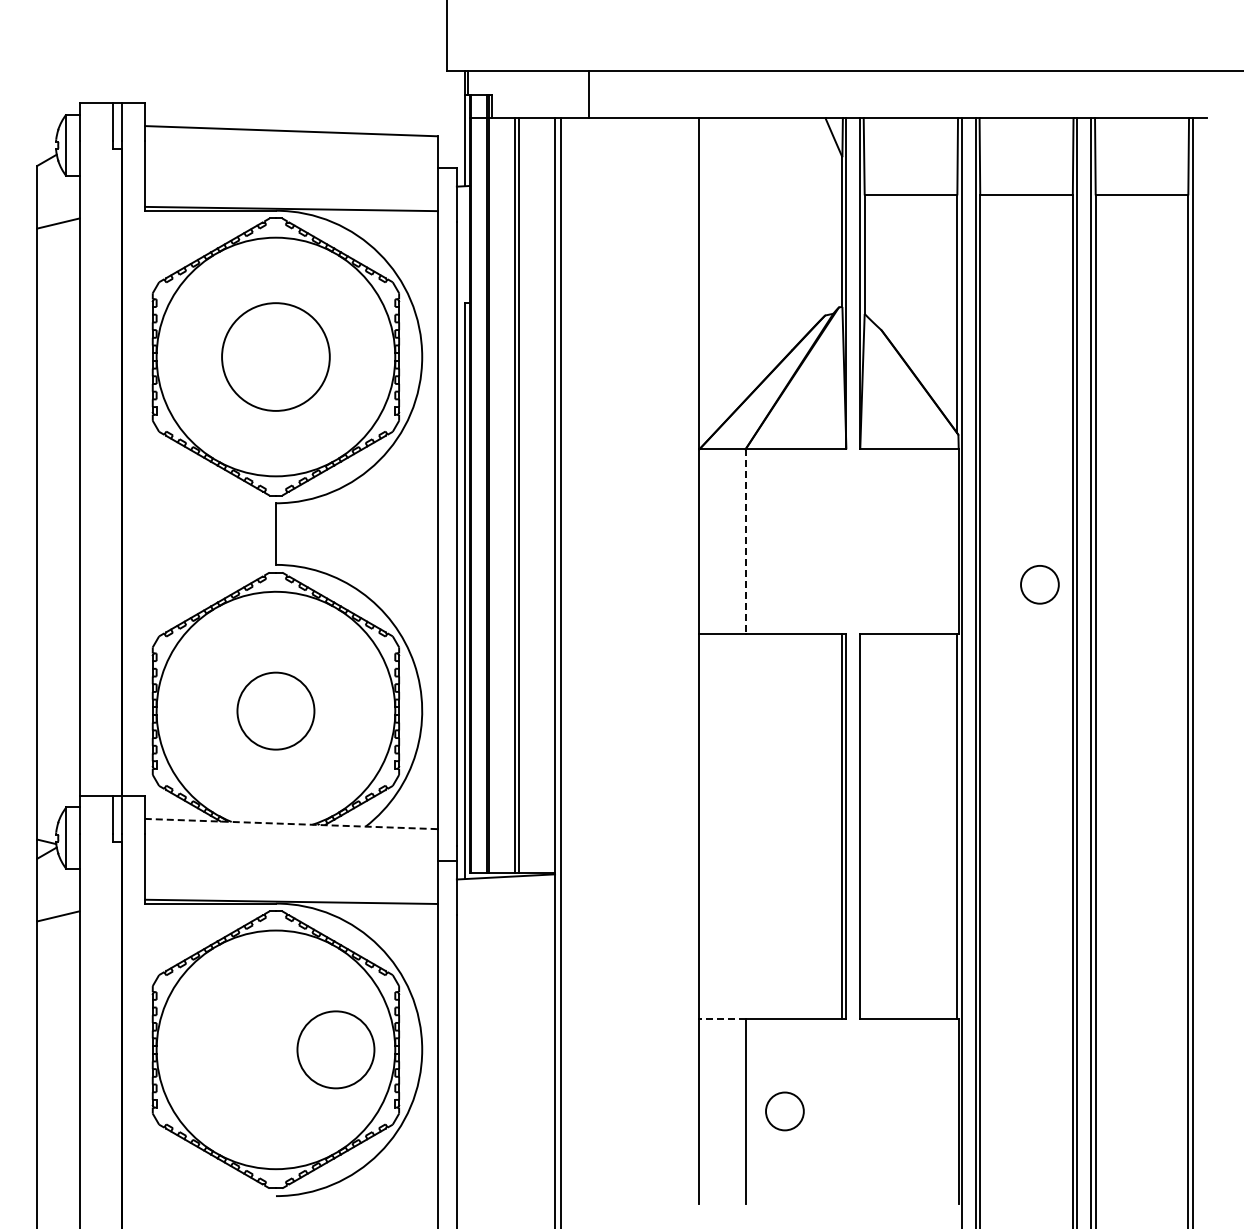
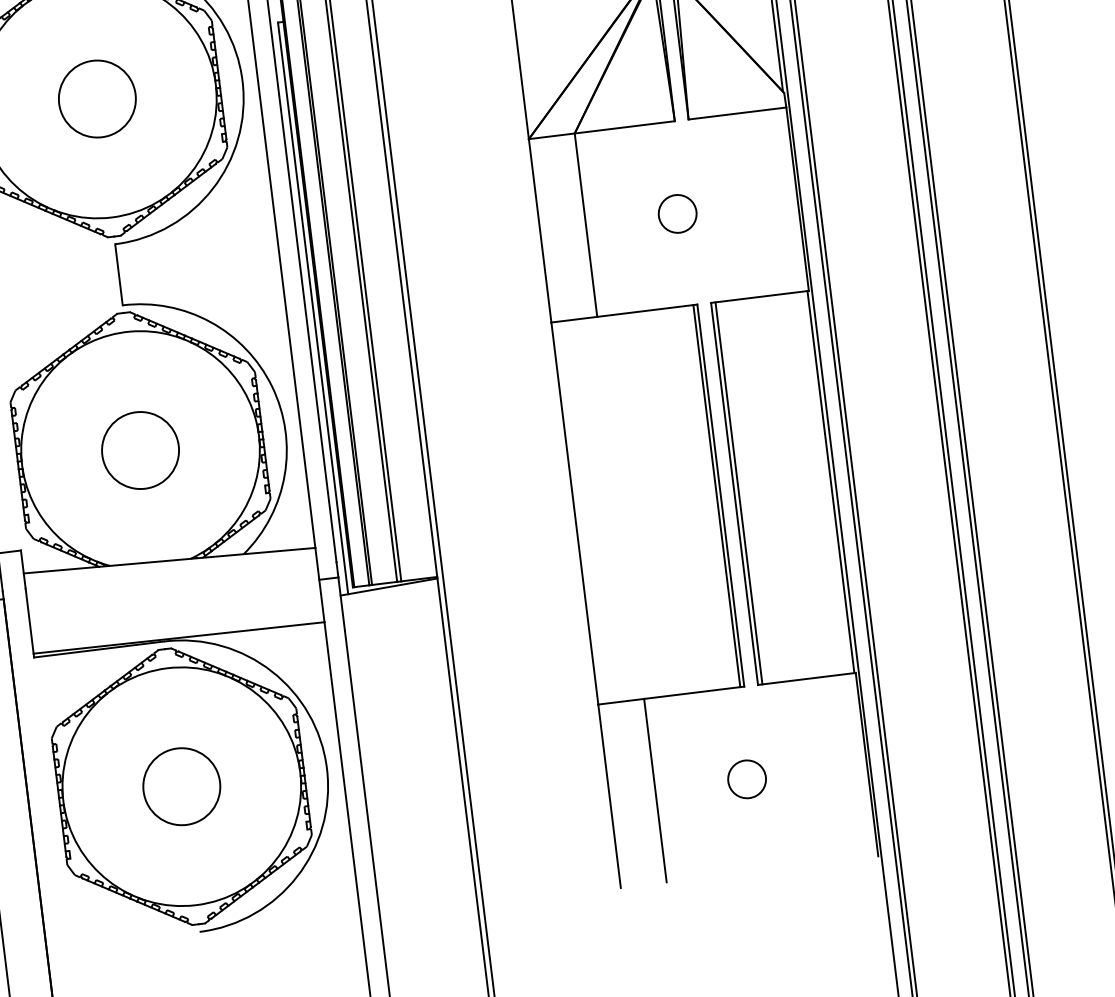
circle: (275, 356) -> (96, 98), size x0.71
line: (745, 542) -> (586, 225), dashed -> solid
circle: (1039, 584) -> (677, 213), moved
line: (290, 824) -> (168, 561), dashed -> solid
line: (864, 826) -> (738, 493), added
line: (721, 1019) -> (620, 702), dashed -> solid
circle: (335, 1049) -> (181, 786), moved
circle: (784, 1111) -> (746, 779), moved

